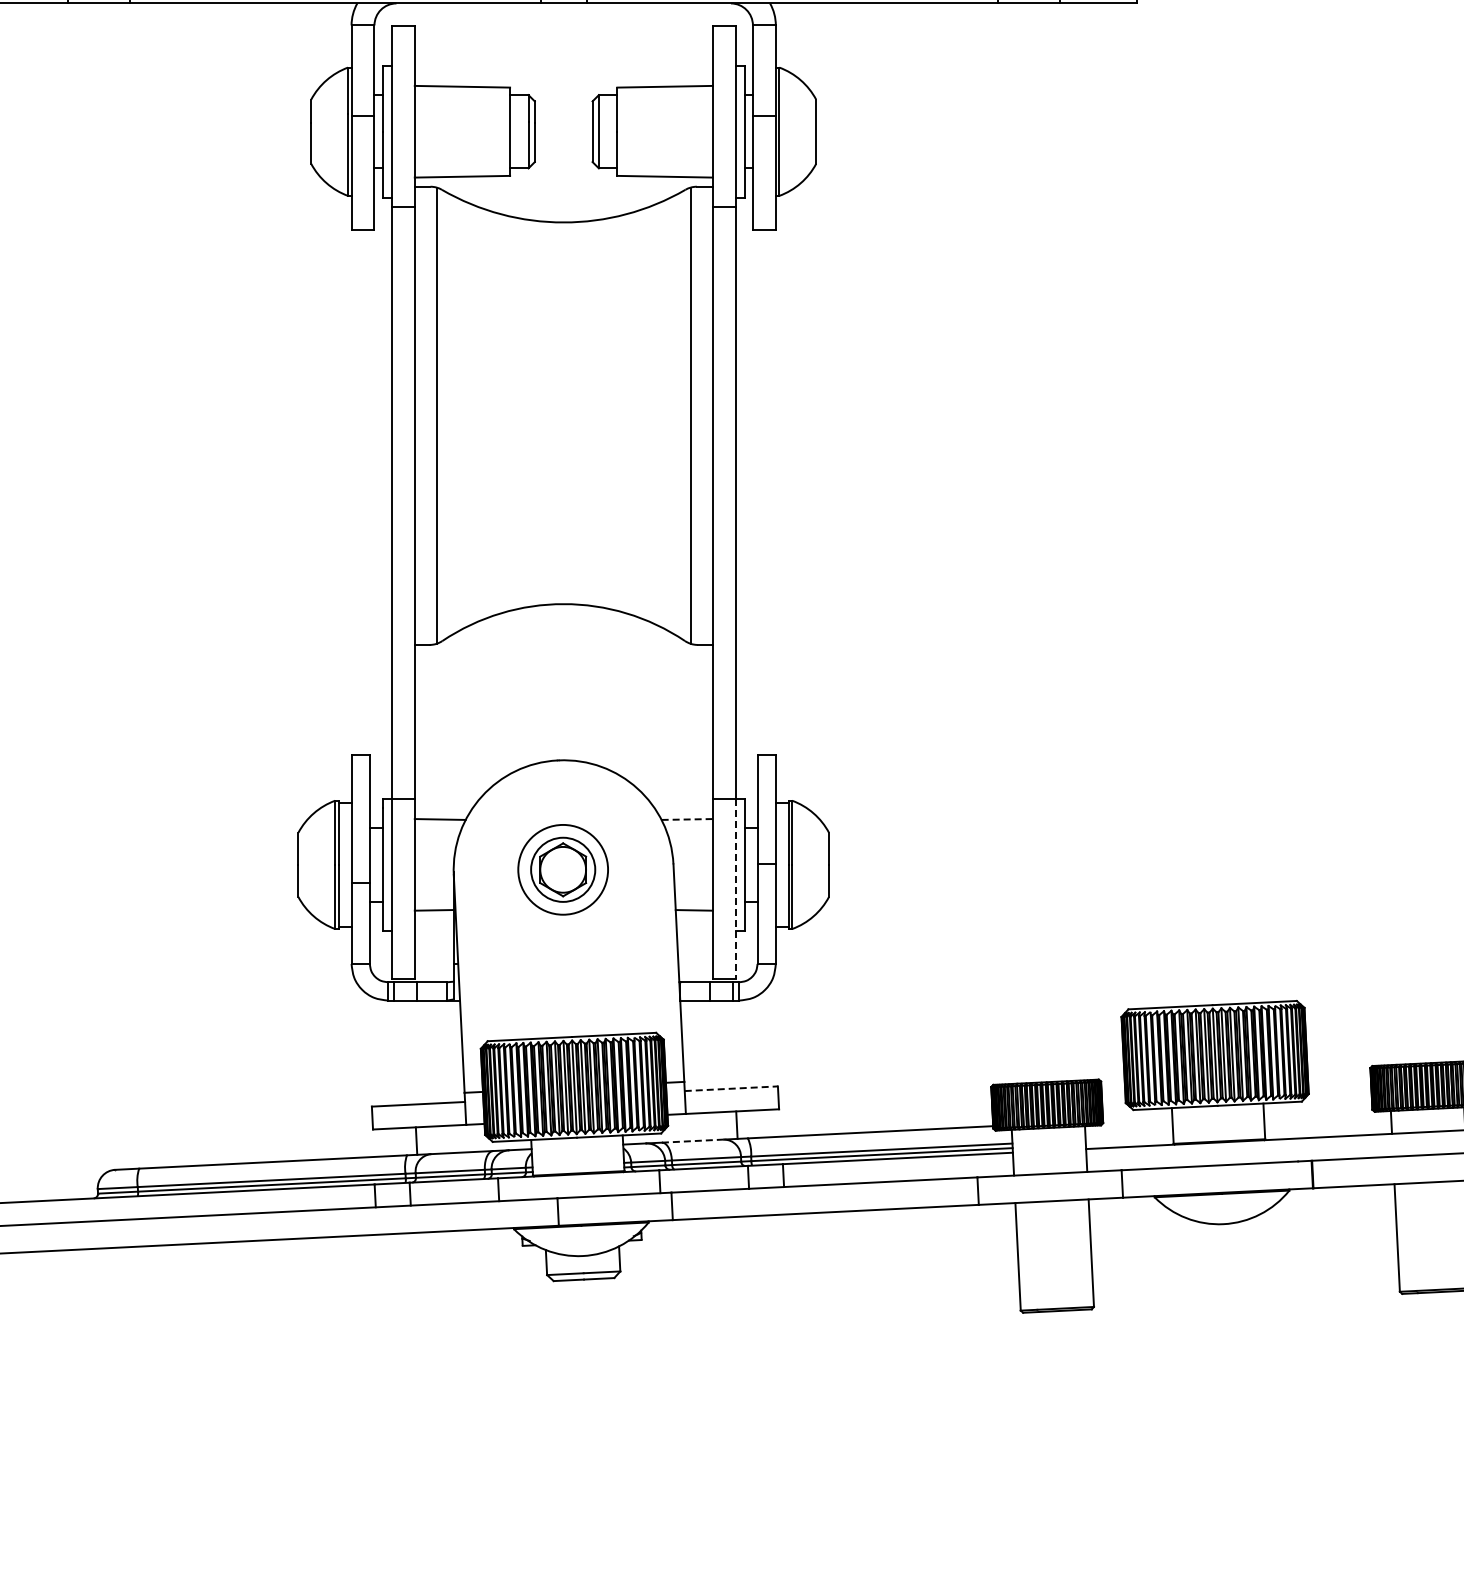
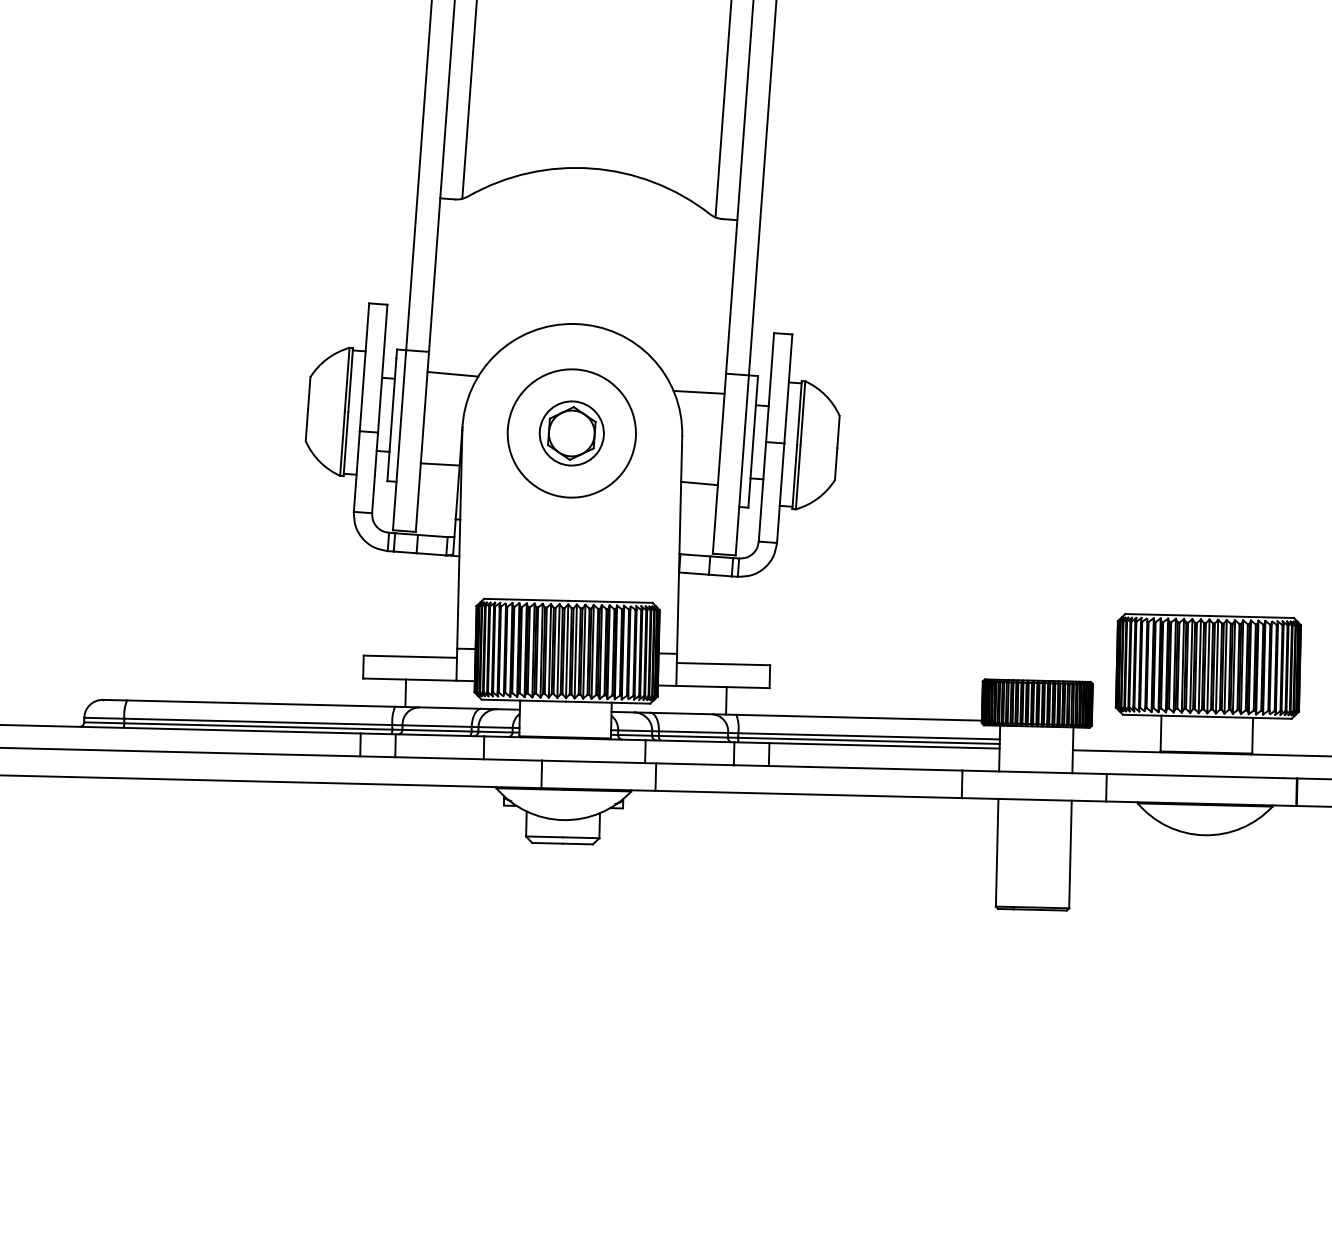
line: (687, 819) -> (699, 392), dashed -> solid
circle: (563, 869) -> (572, 433), size x1.43
line: (735, 889) -> (742, 465), dashed -> solid
line: (731, 1088) -> (723, 663), dashed -> solid
line: (693, 1141) -> (681, 713), dashed -> solid

